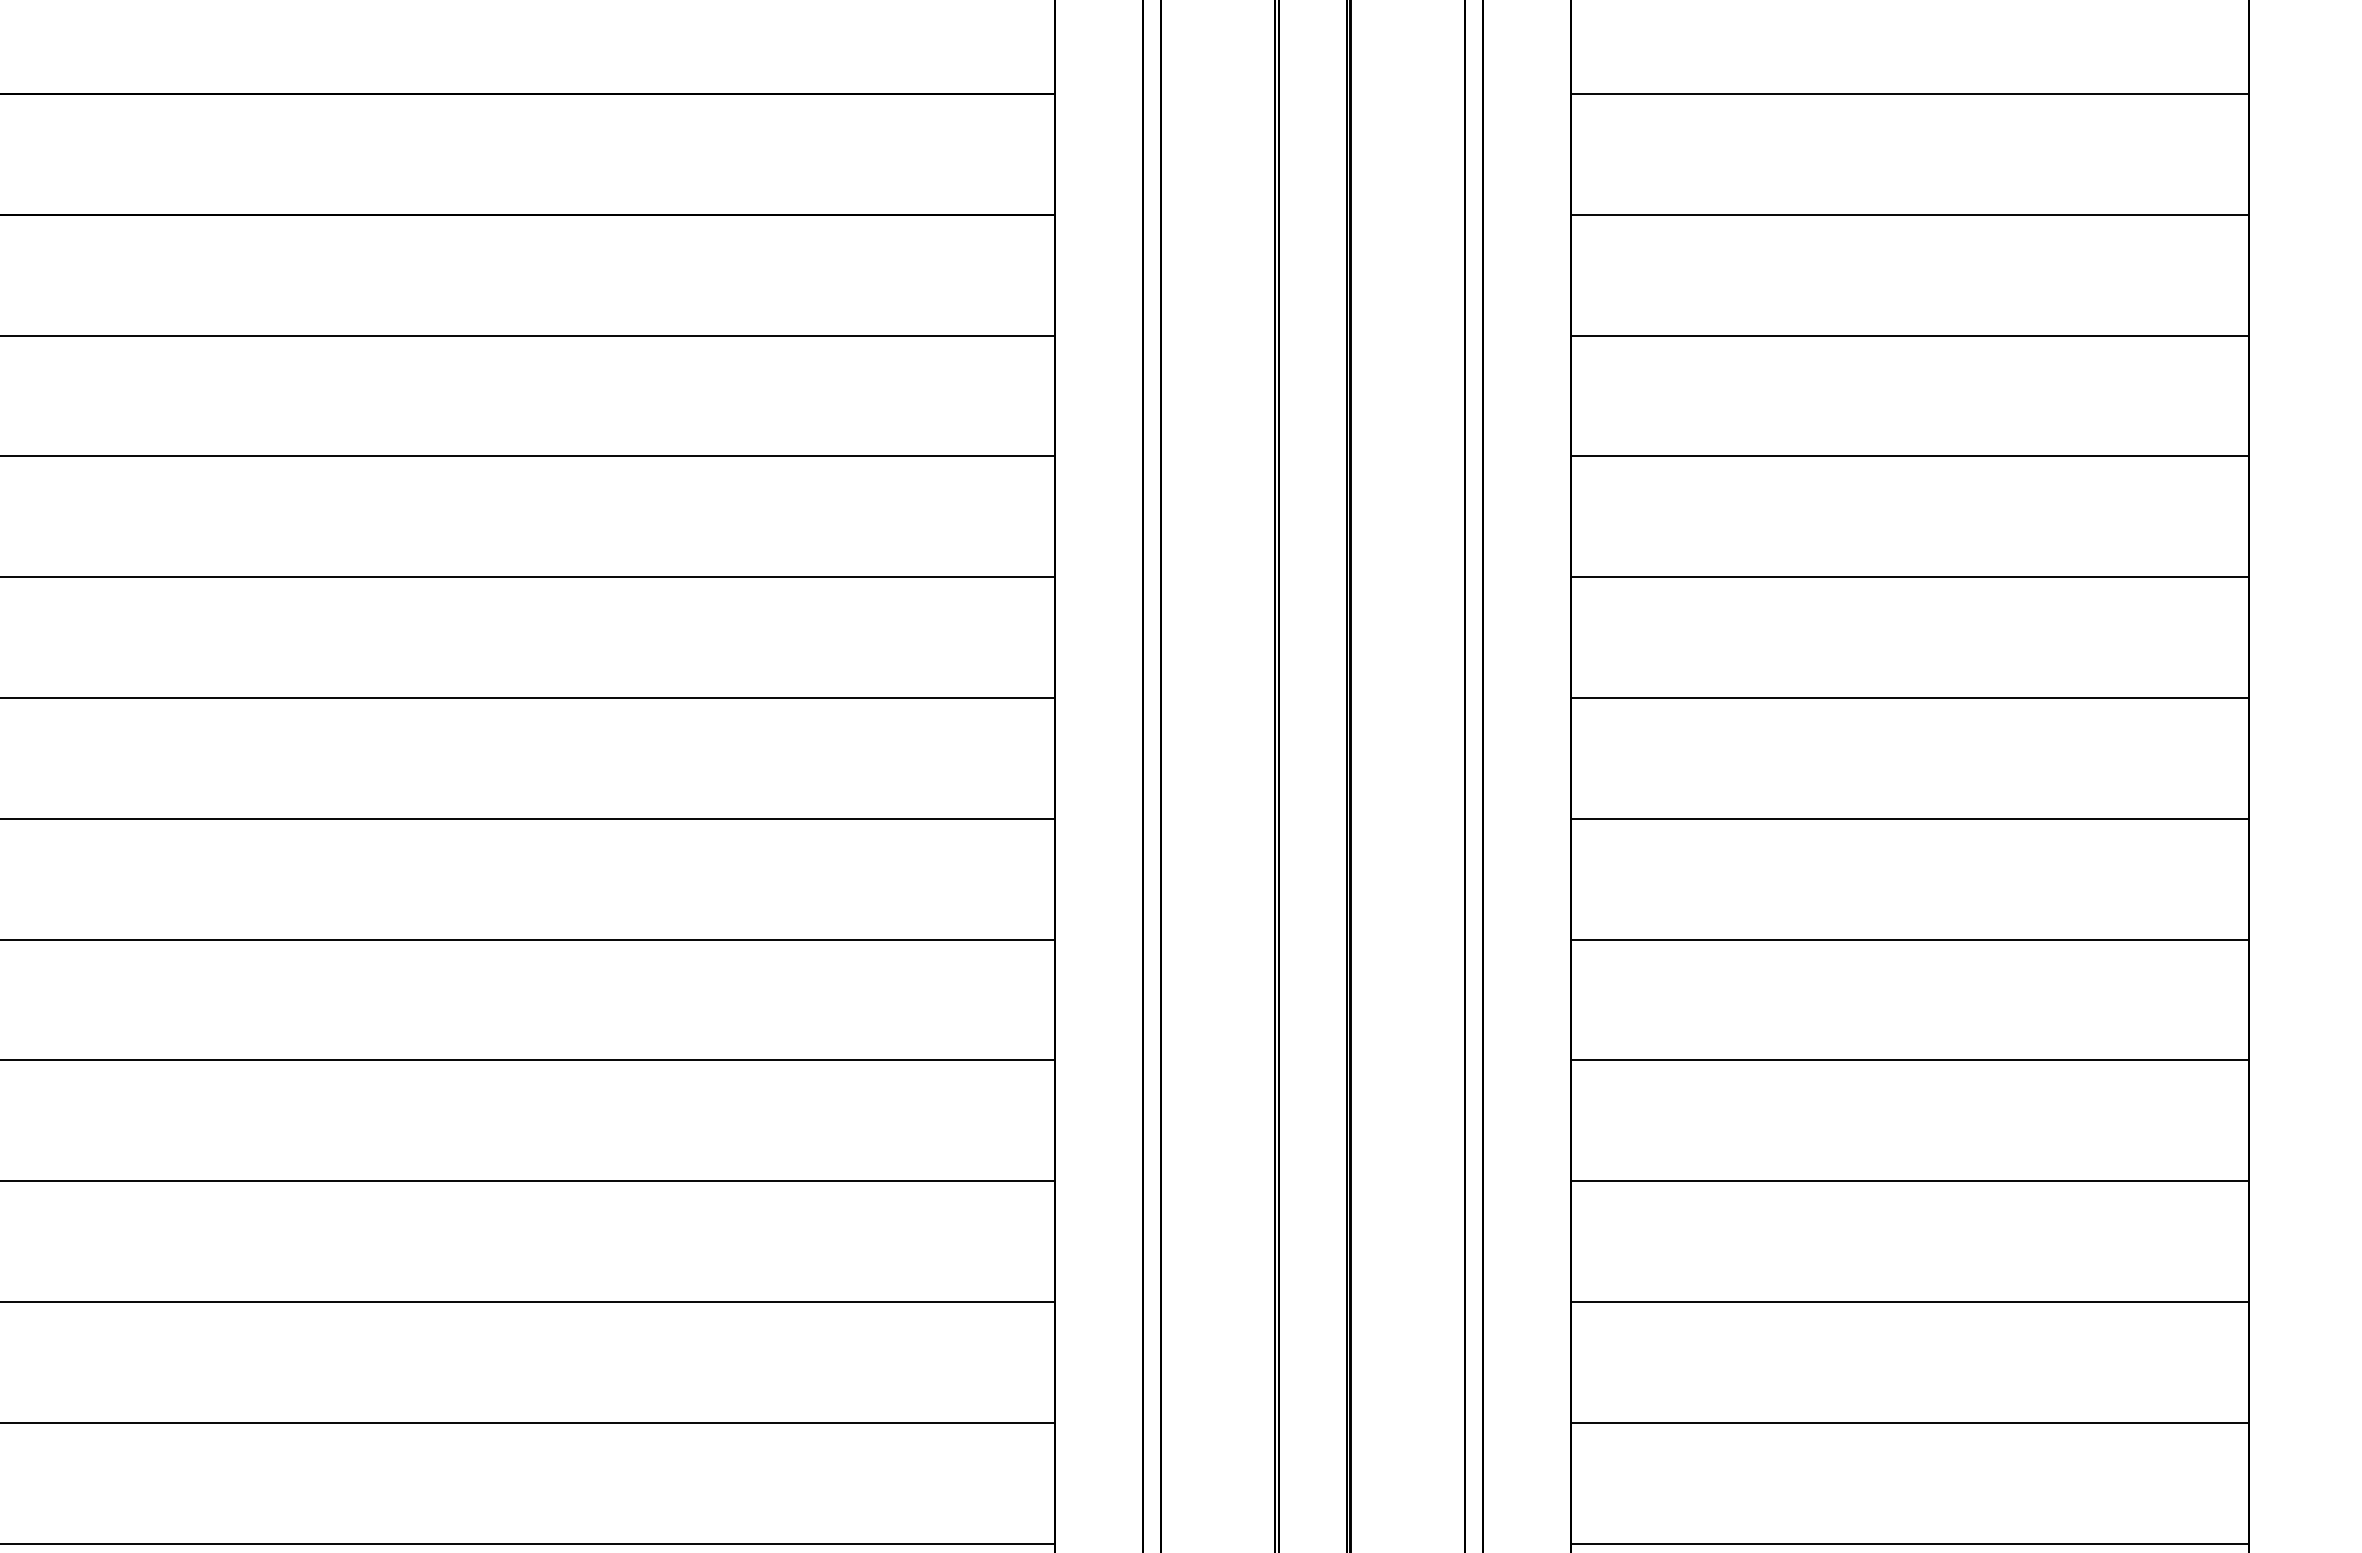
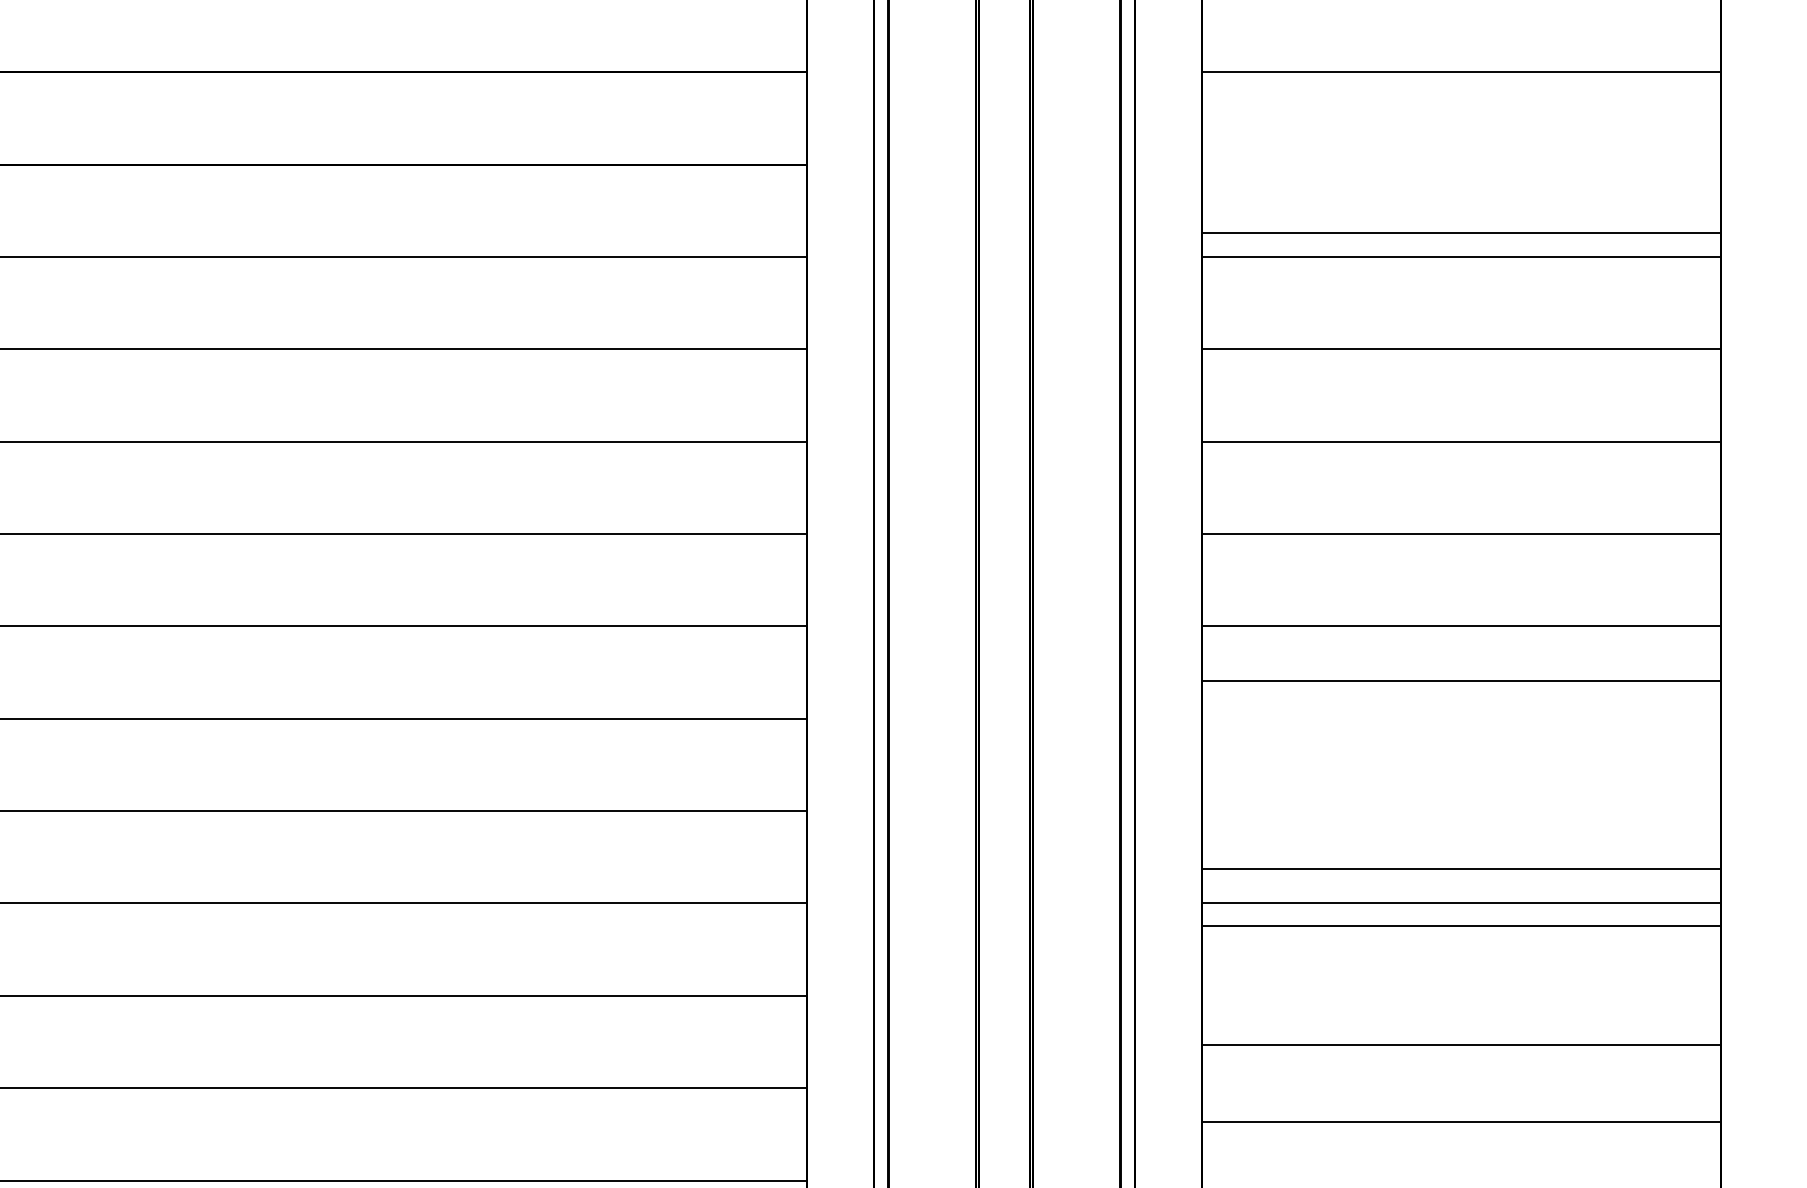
line: (1910, 215) -> (1461, 233), moved
line: (1910, 939) -> (1461, 681), moved
line: (1910, 1060) -> (1461, 869), moved
line: (1910, 1301) -> (1461, 925), moved
line: (1910, 1422) -> (1461, 1045), moved
line: (1910, 1543) -> (1461, 1121), moved

